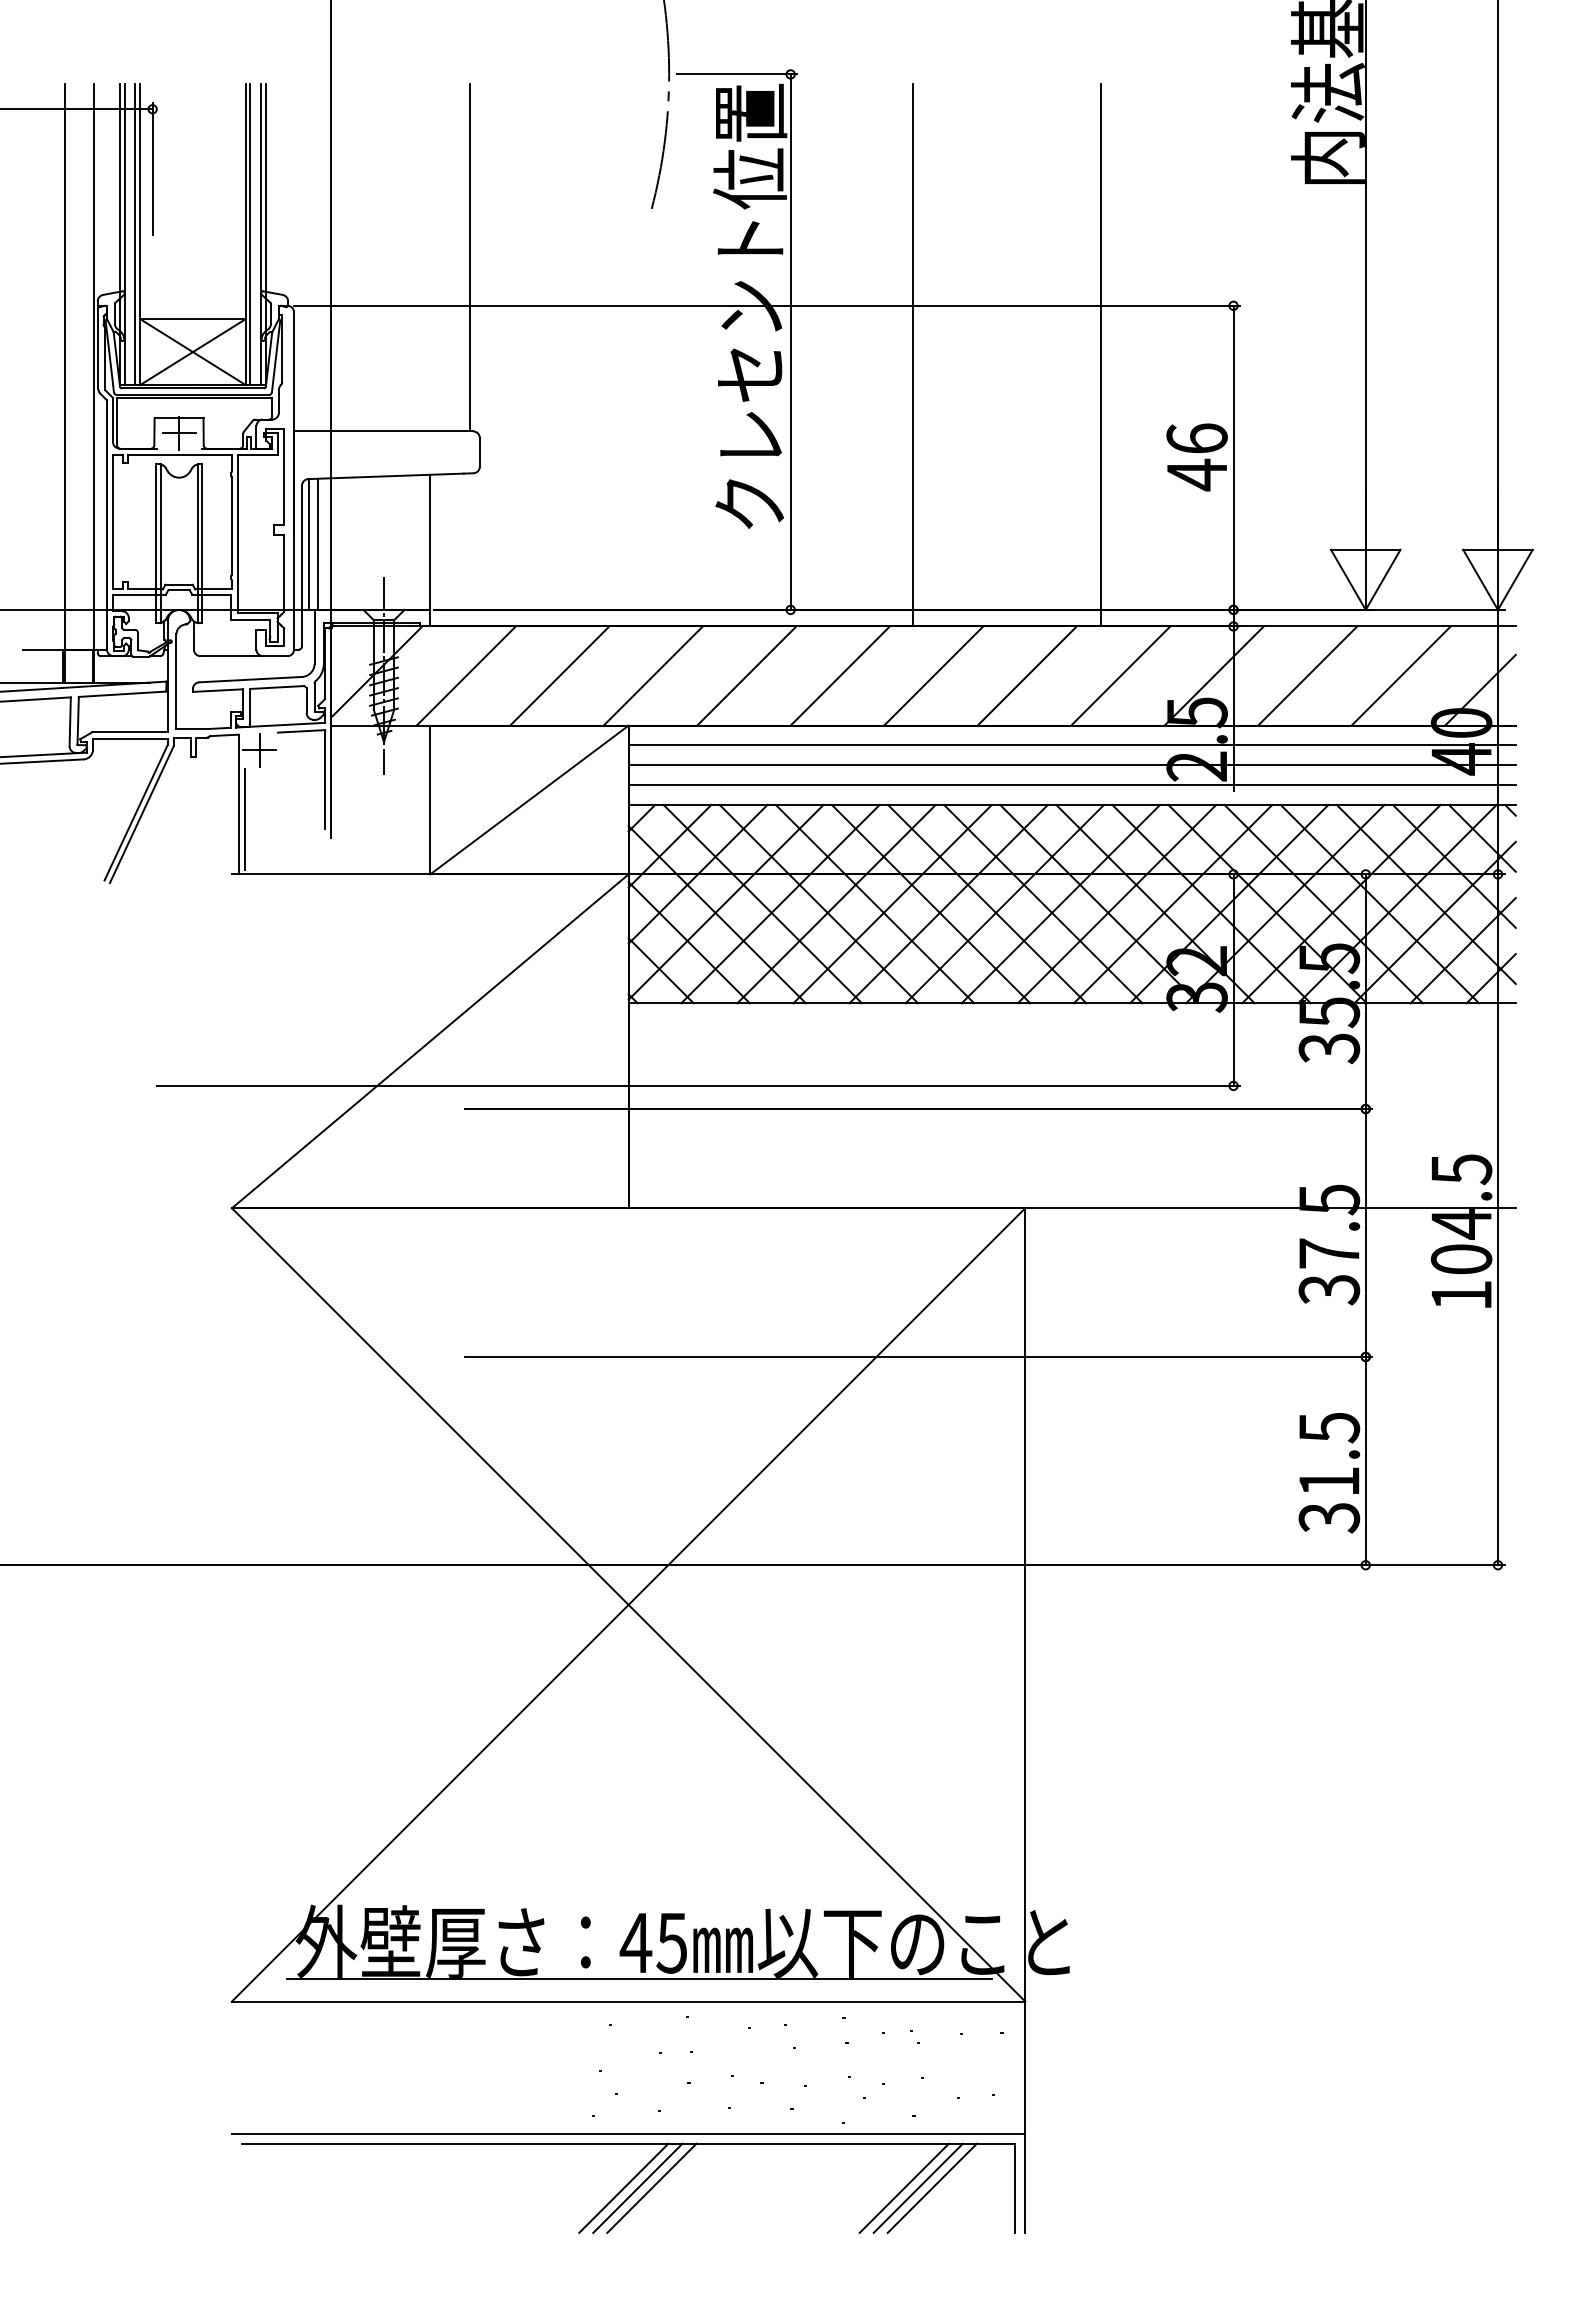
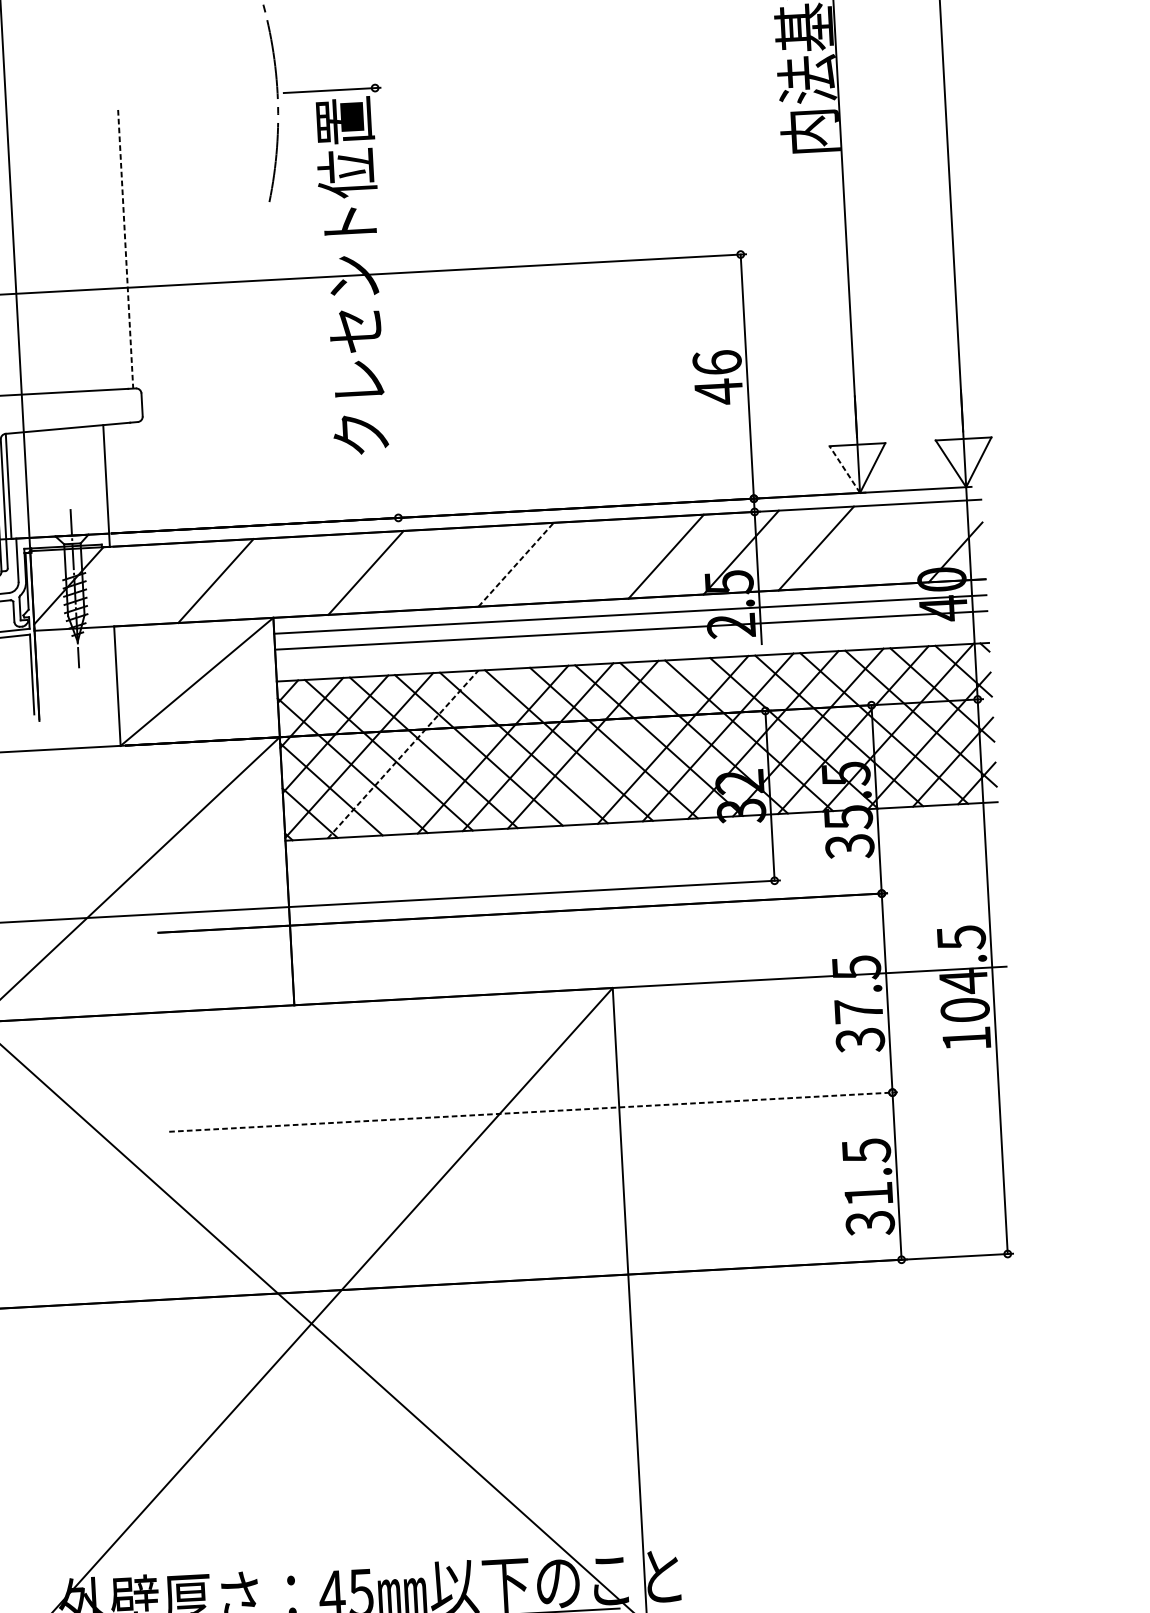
line: (469, 257) -> (125, 248), solid -> dashed
line: (790, 341) -> (386, 302), removed
line: (912, 355) -> (485, 308), removed
line: (1101, 355) -> (636, 300), removed
line: (317, 543) -> (15, 485), removed
line: (1348, 579) -> (844, 469), solid -> dashed
line: (465, 675) -> (140, 584), removed
line: (652, 675) -> (290, 576), removed
line: (839, 675) -> (440, 568), removed
line: (934, 675) -> (516, 564), solid -> dashed
line: (1026, 675) -> (590, 560), removed
line: (1400, 675) -> (890, 544), removed
line: (1071, 785) -> (631, 646), removed
line: (780, 903) -> (403, 754), solid -> dashed
line: (836, 903) -> (447, 751), removed
line: (1060, 903) -> (627, 741), removed
line: (918, 1356) -> (533, 1111), solid -> dashed

